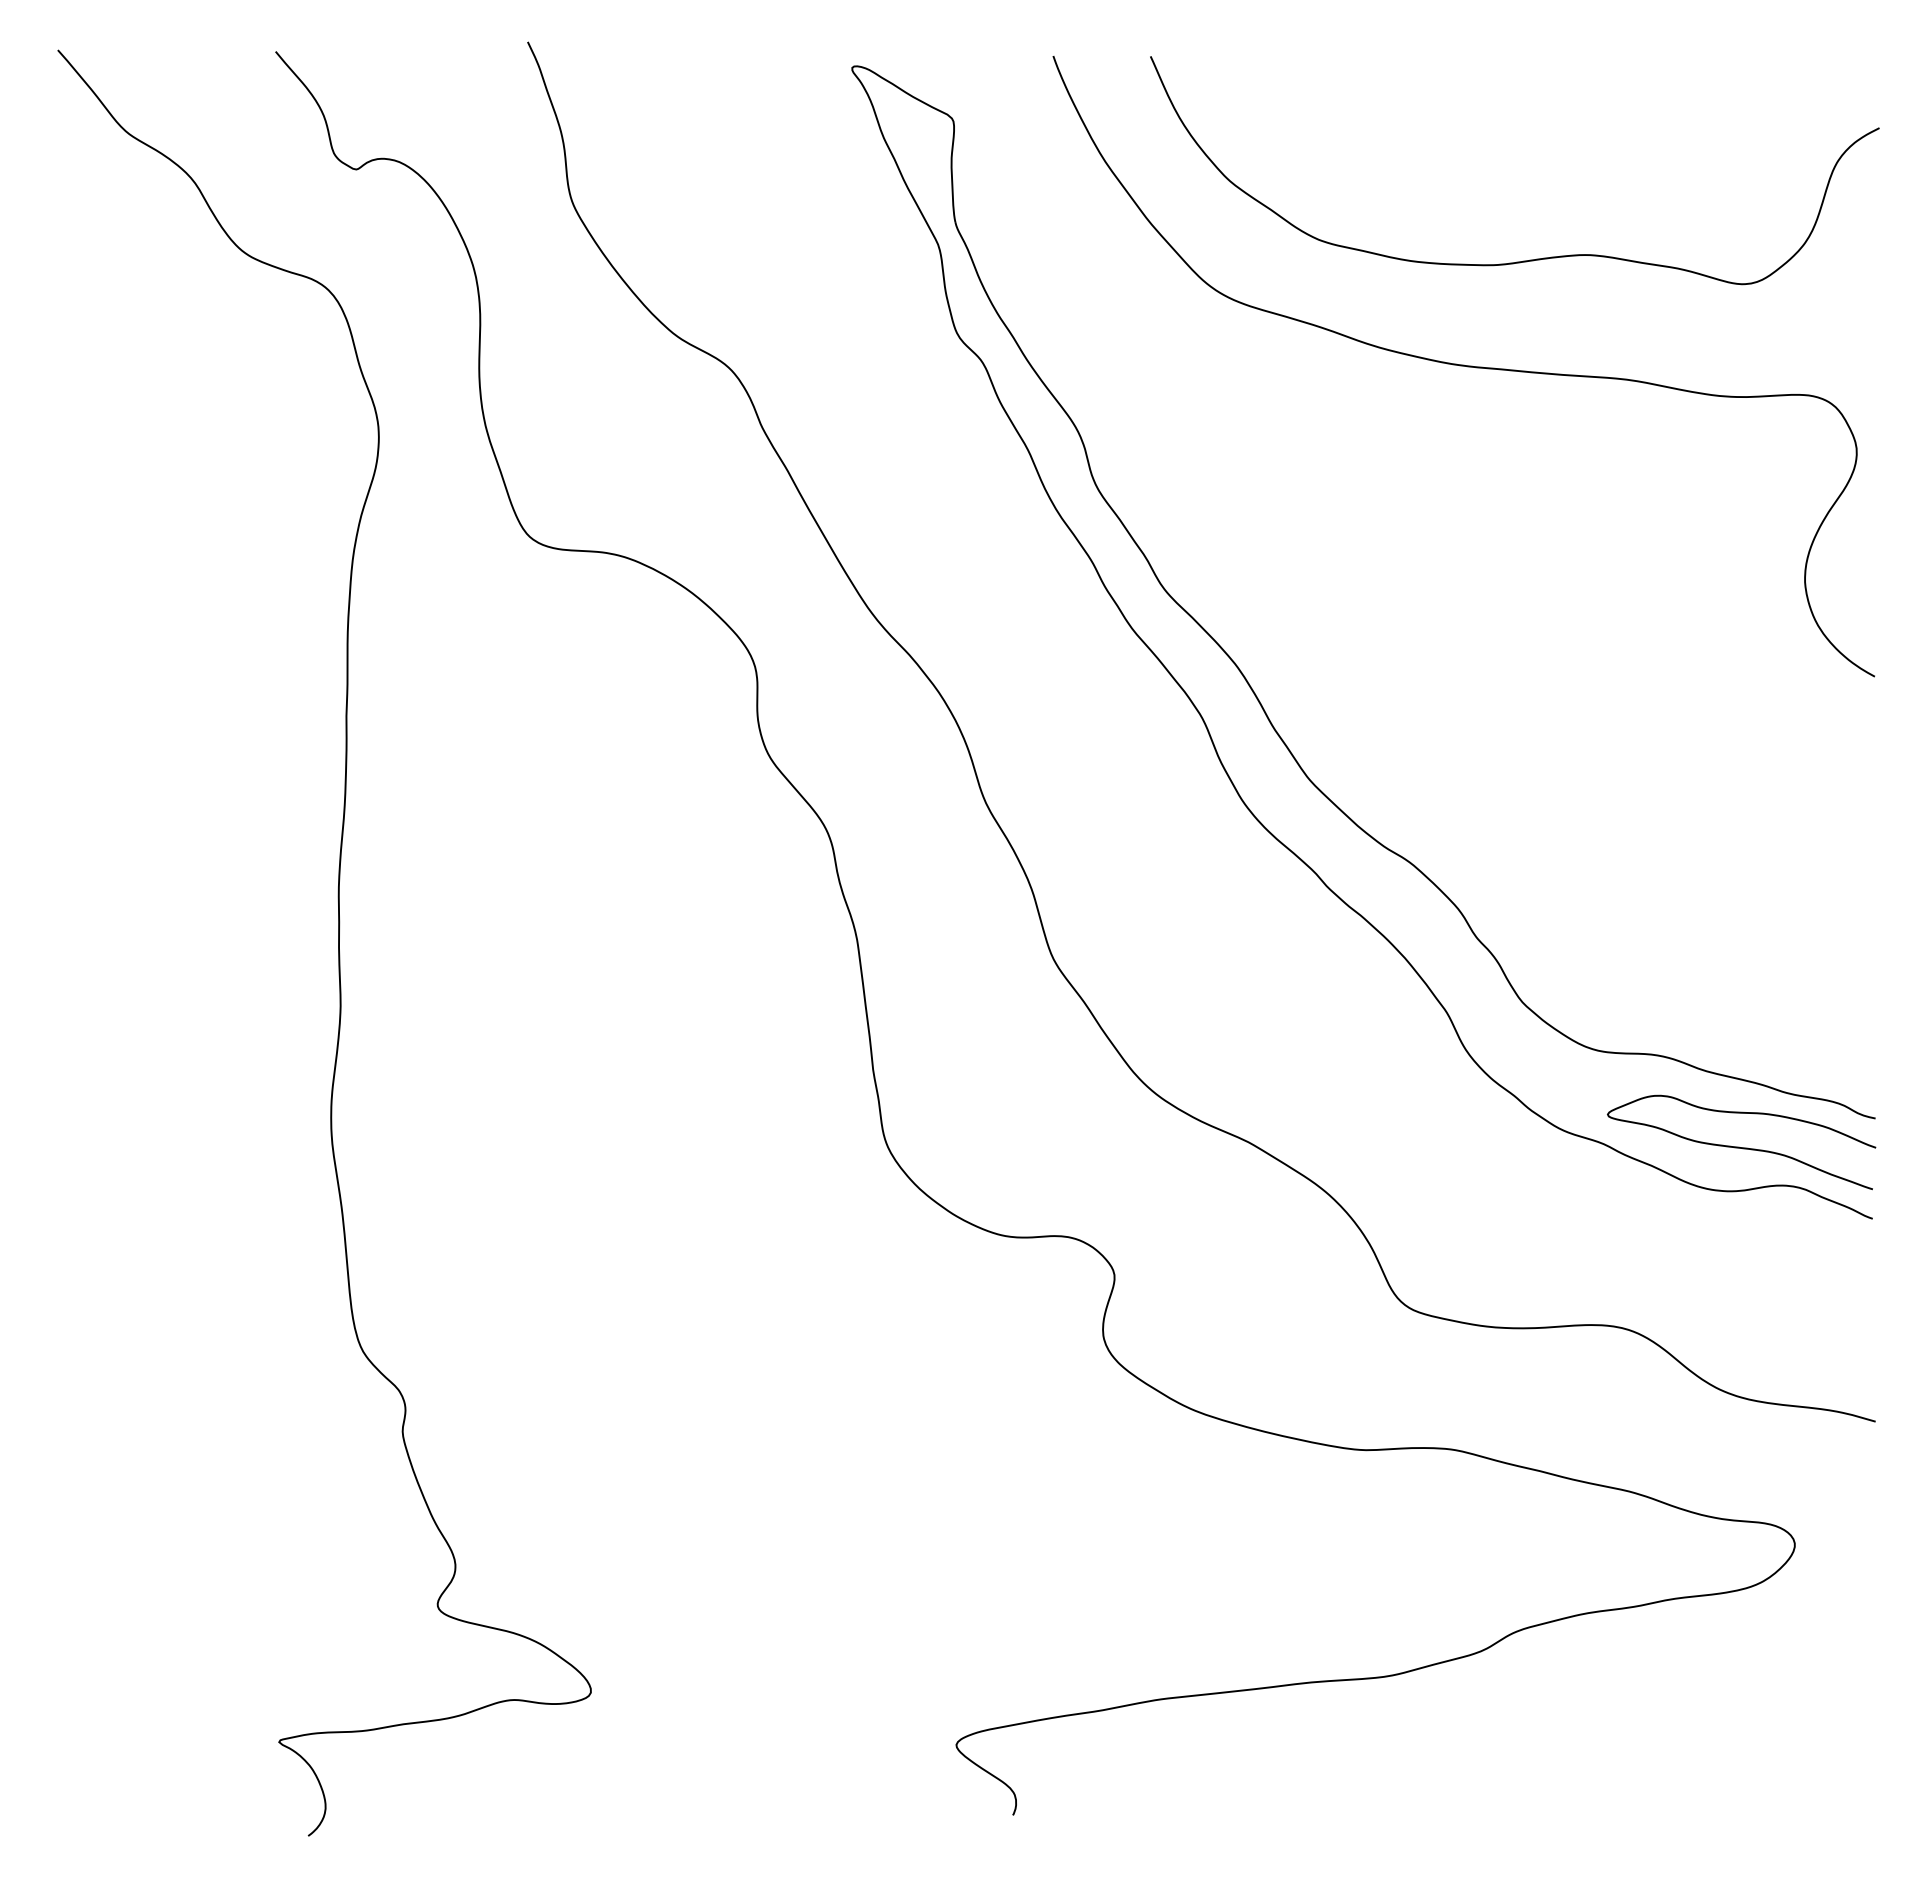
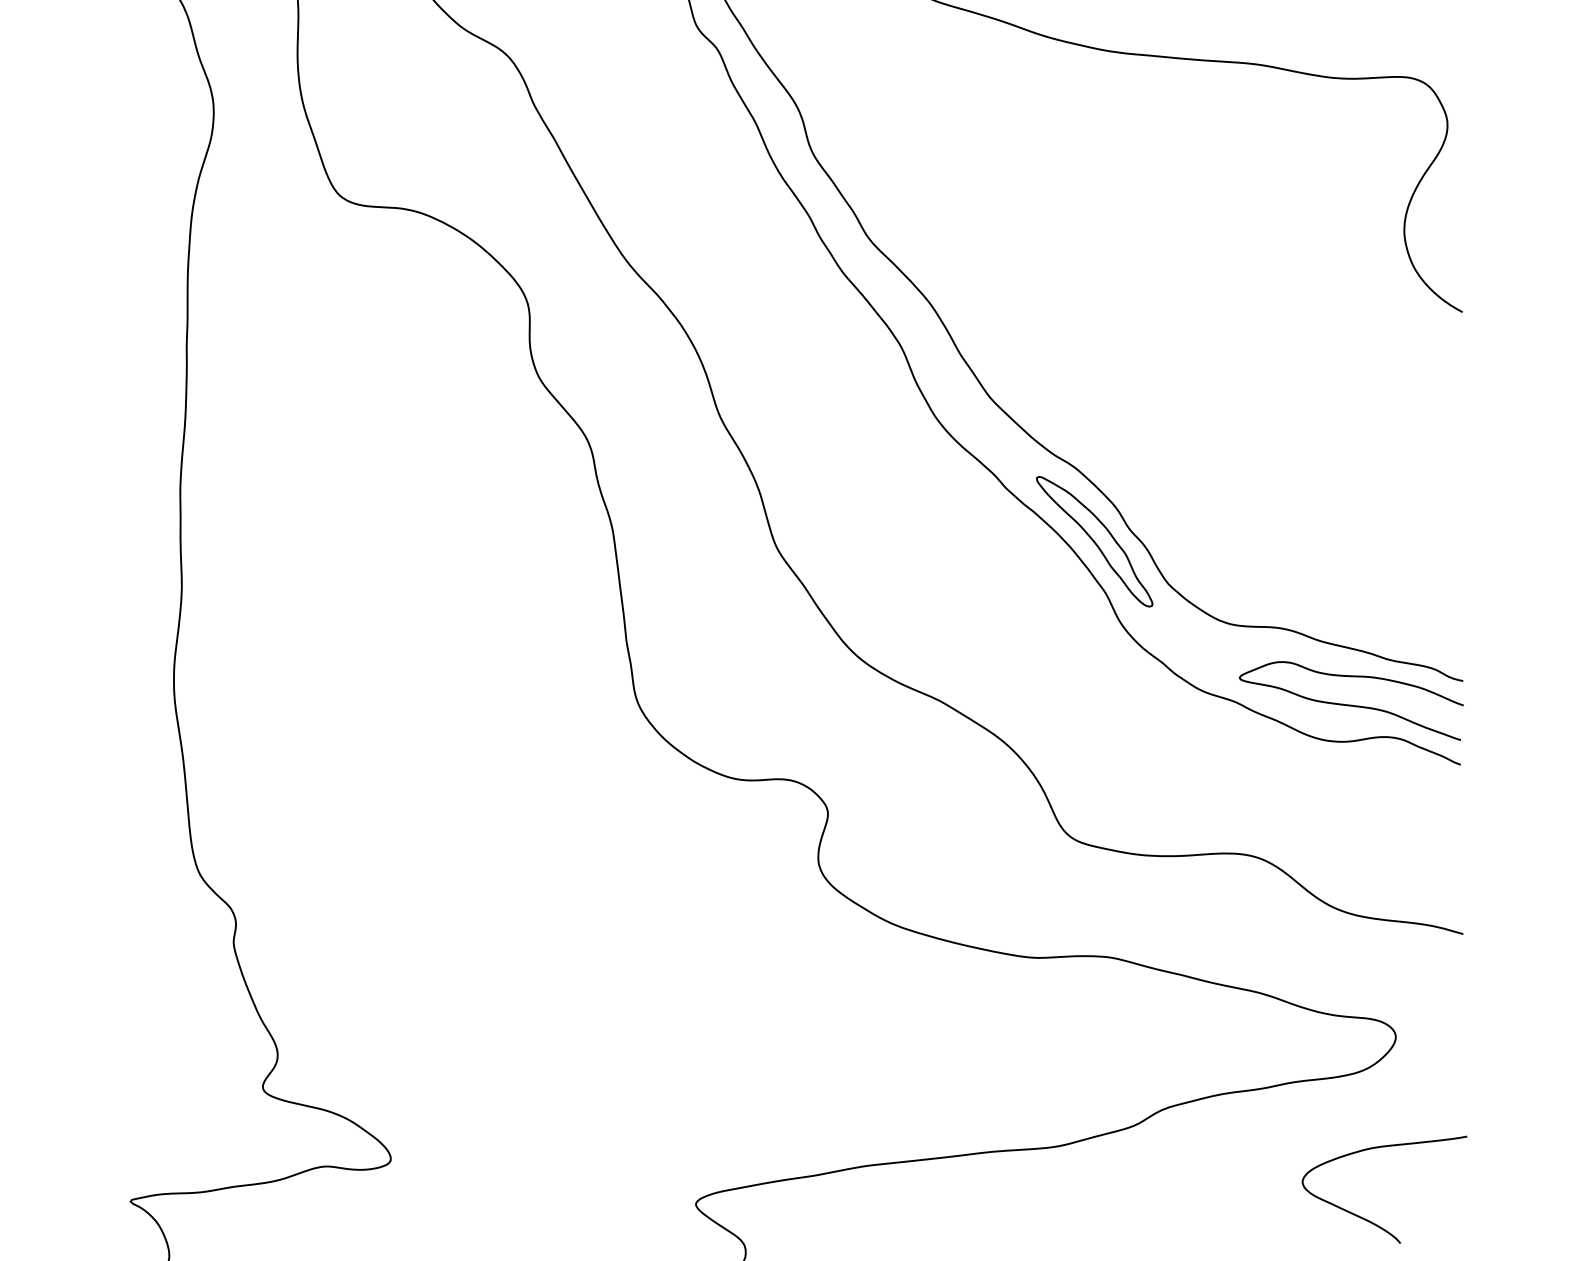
part: (1434, 951) -> (1095, 541), added
curve: (1762, 1764) -> (1368, 1220), added

